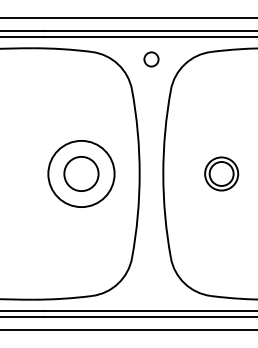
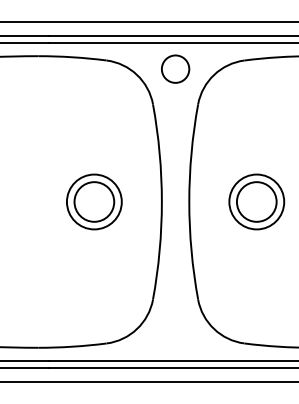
circle: (151, 59) -> (175, 69), size x1.67
circle: (81, 173) -> (94, 201), size x0.71
part: (221, 173) -> (256, 201), size x1.43

